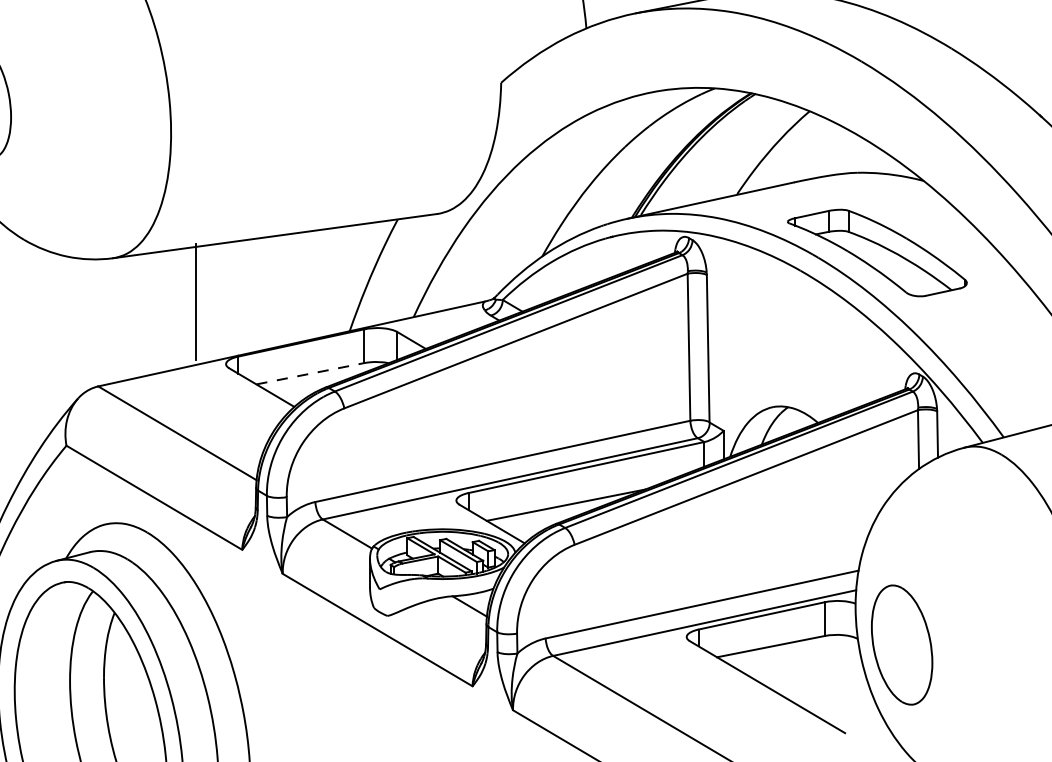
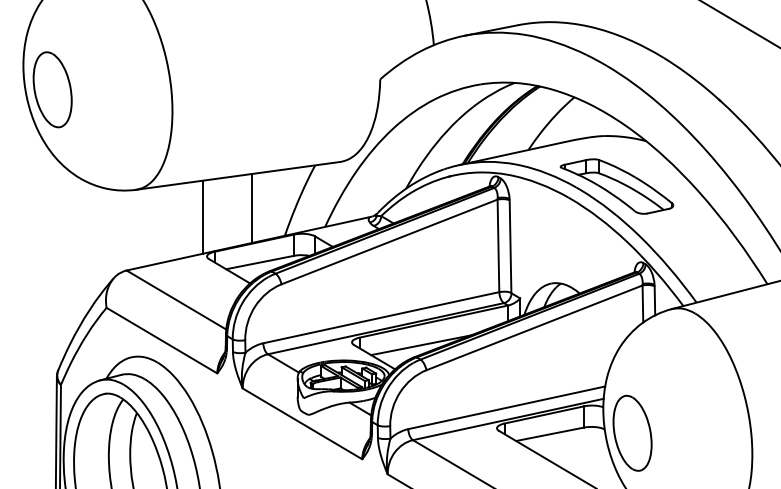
line: (296, 287) -> (251, 208), added
line: (196, 300) -> (203, 216), moved
line: (310, 373) -> (260, 262), dashed -> solid

